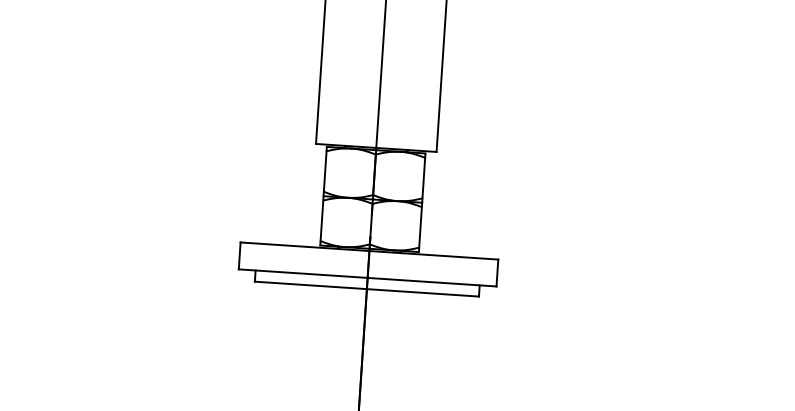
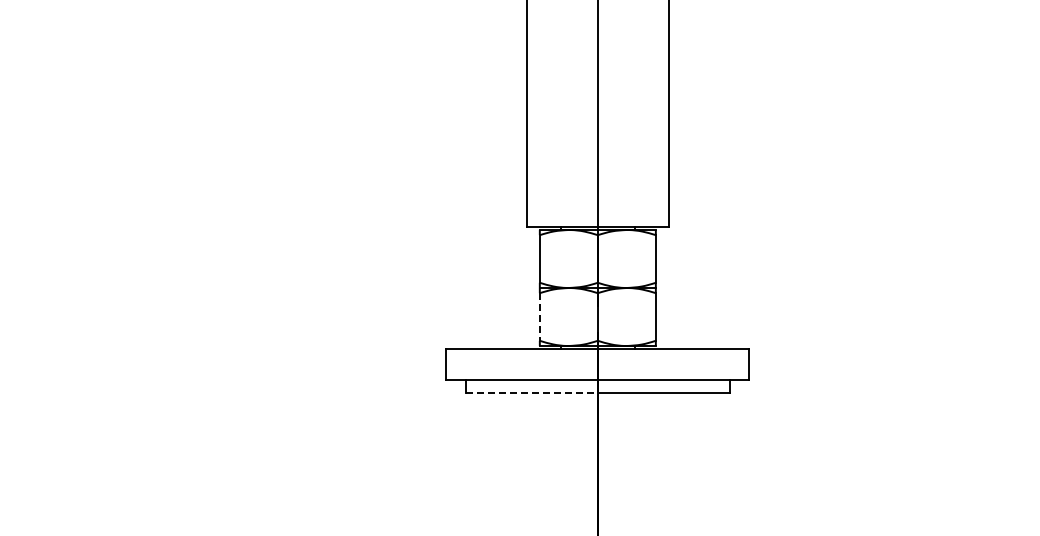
line: (321, 220) -> (539, 316), solid -> dashed
line: (310, 285) -> (531, 393), solid -> dashed

